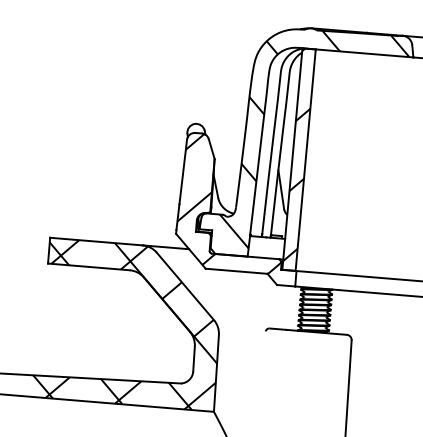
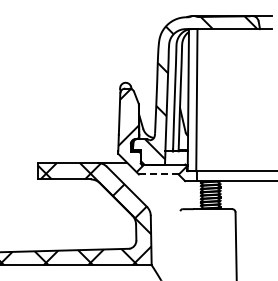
hatch: (299, 155) -> (192, 97), removed
line: (236, 271) -> (158, 174), solid -> dashed

